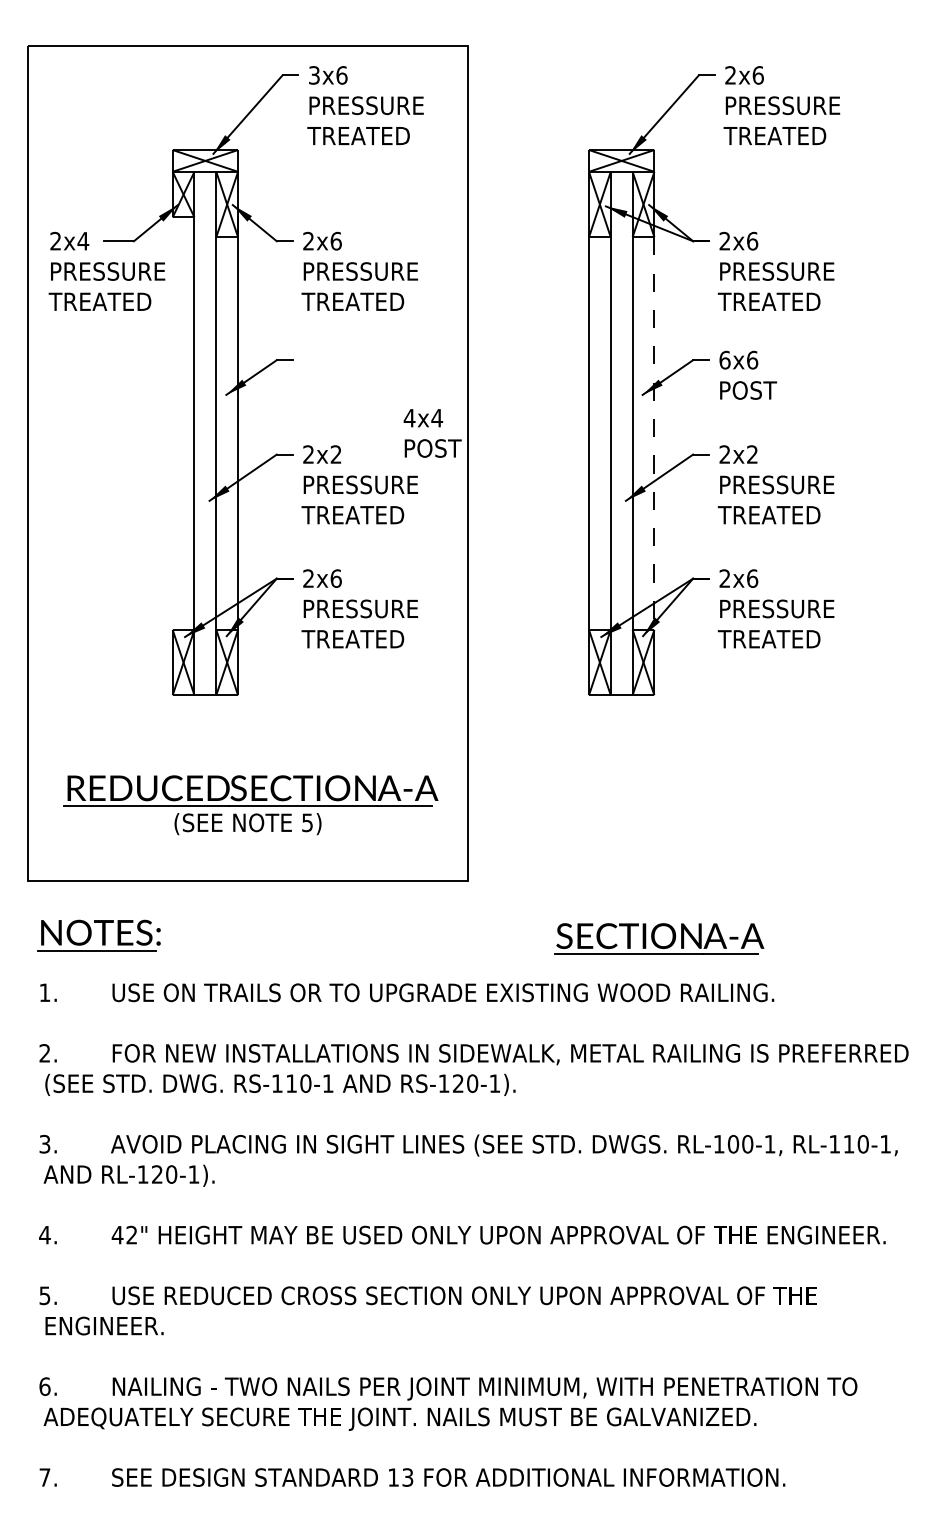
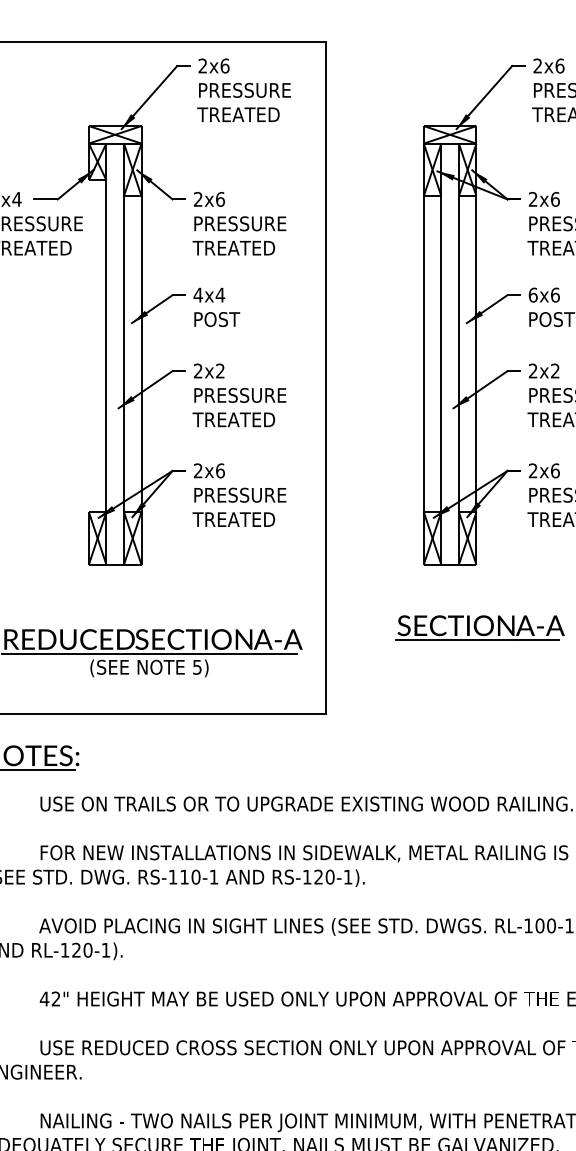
text: (314, 75) -> (202, 66), 3x6 -> 2x6
text: (432, 433) -> (216, 307), moved
line: (654, 434) -> (476, 354), dashed -> solid
part: (659, 938) -> (480, 627), moved

